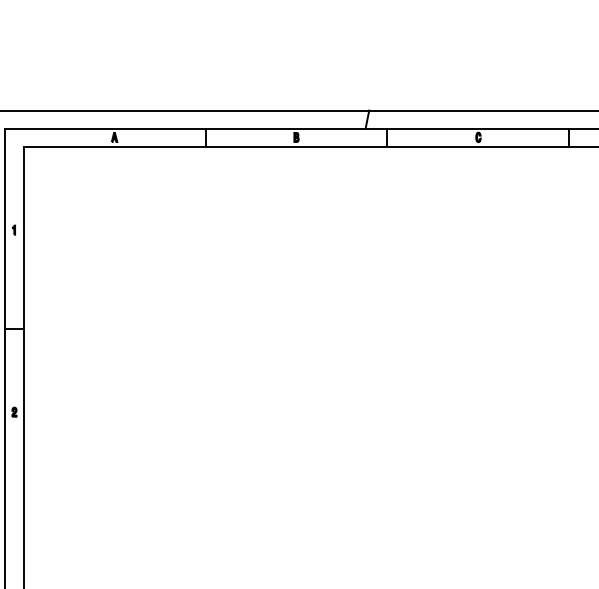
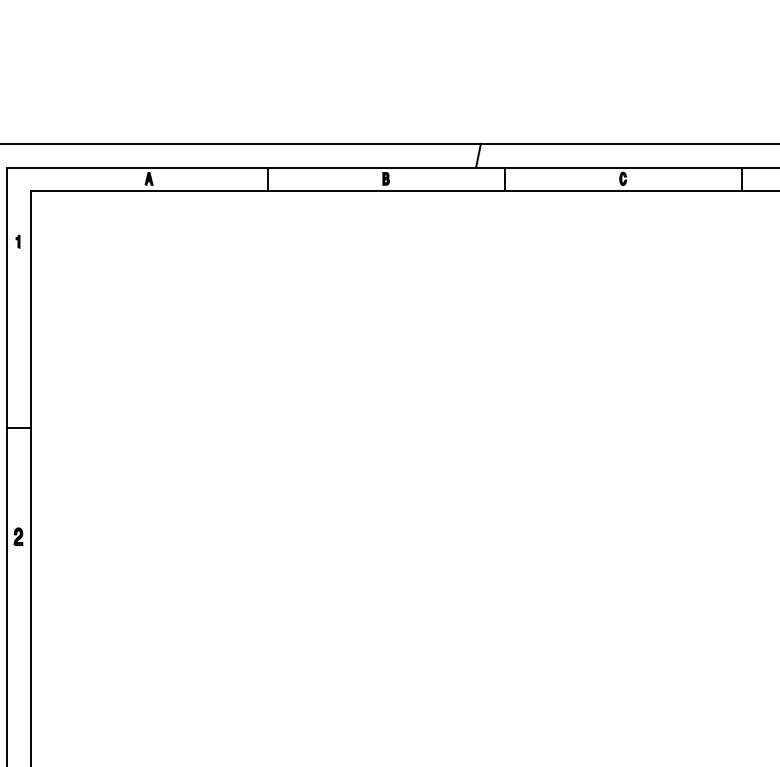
part: (13, 230) -> (17, 241), moved
part: (14, 411) -> (18, 536), size x1.4

